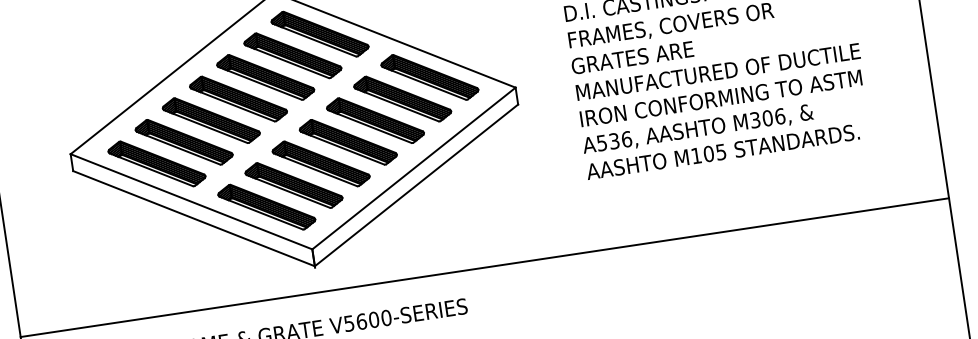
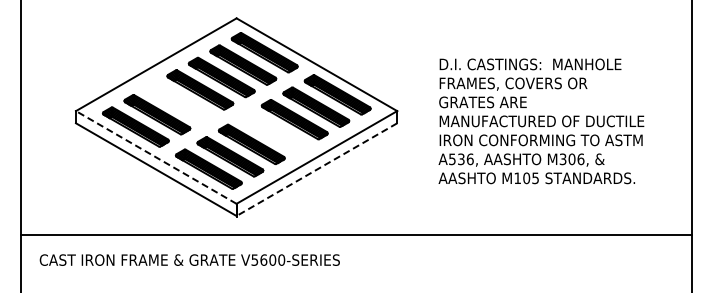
part: (210, 119) -> (178, 101), removed
part: (348, 141) -> (273, 131), removed
line: (415, 185) -> (316, 169), solid -> dashed
line: (191, 201) -> (156, 157), solid -> dashed

